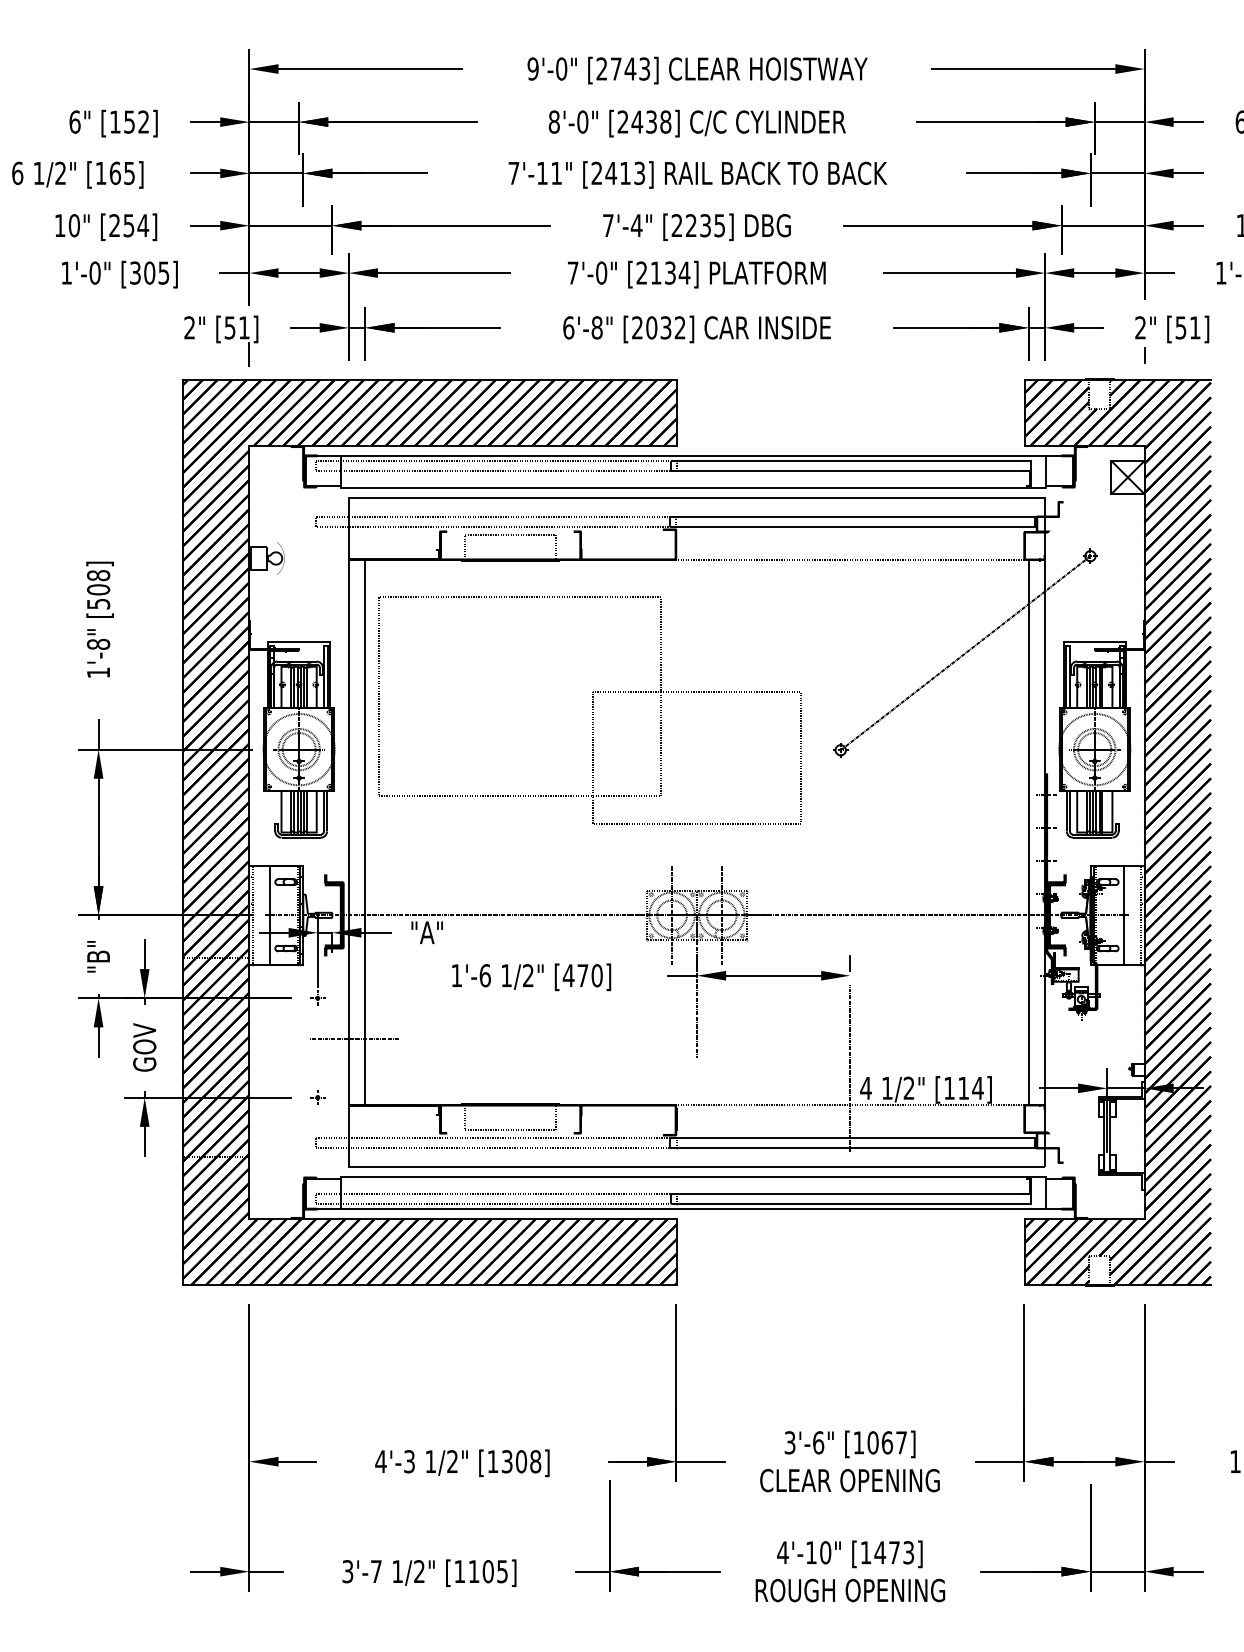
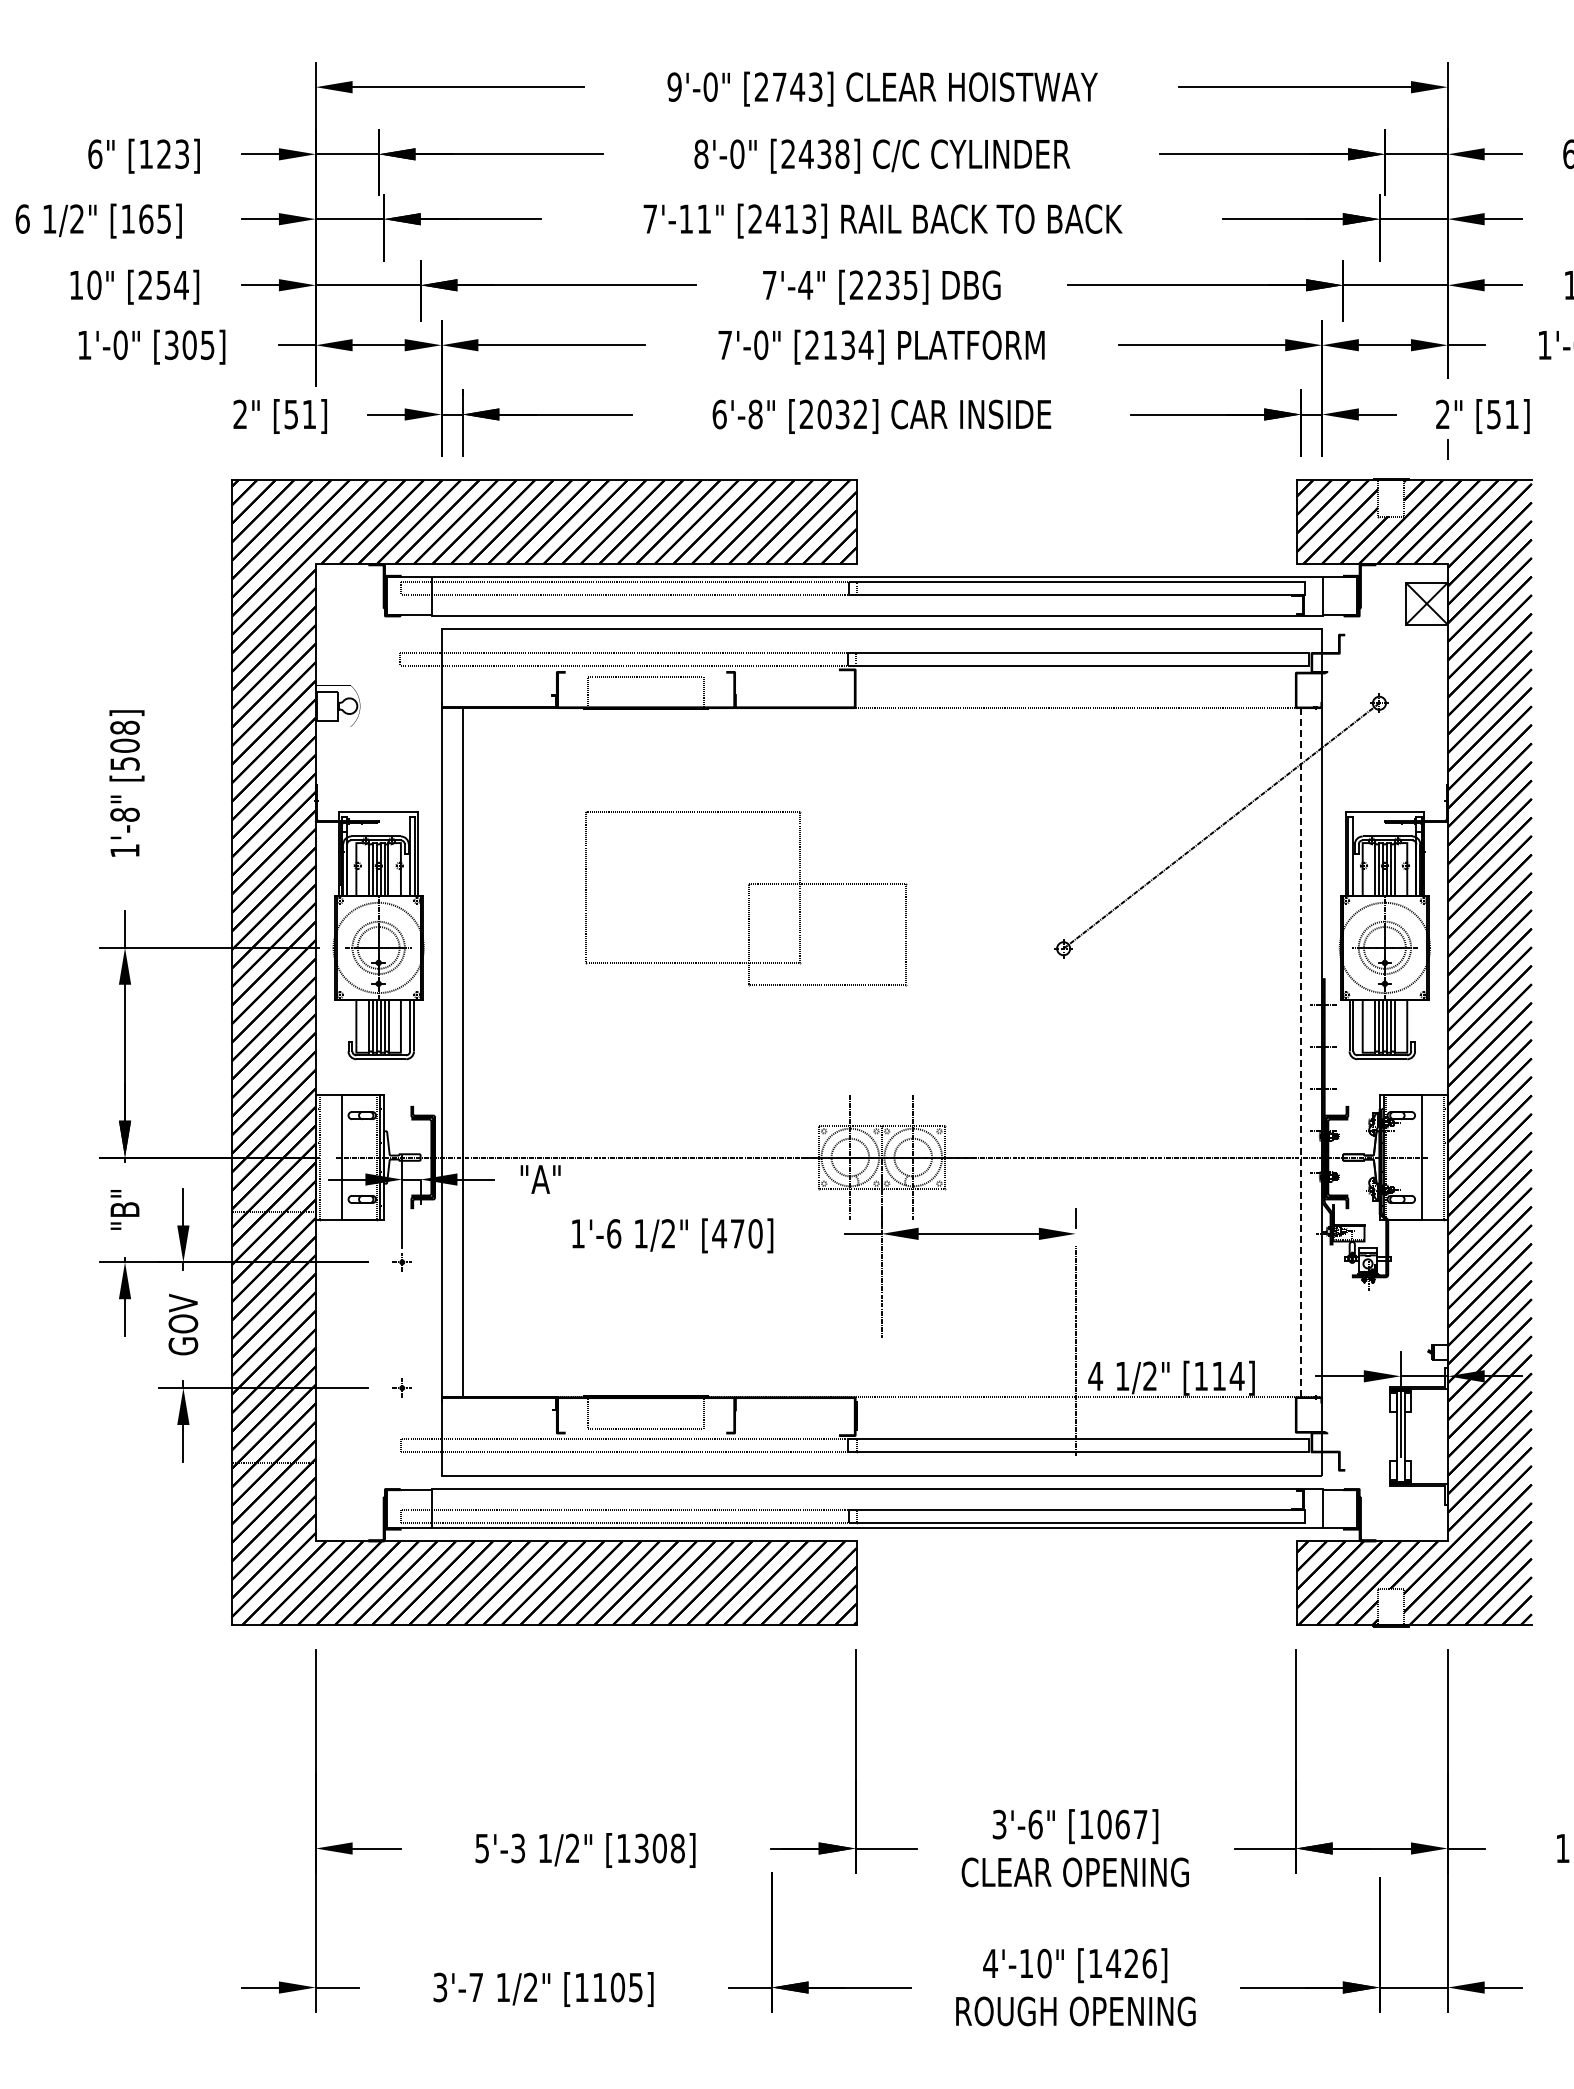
text: (136, 122) -> (172, 154), [152] -> [123]
line: (249, 353) -> (315, 447), removed
part: (589, 709) -> (746, 897), size x0.6
line: (1028, 832) -> (1301, 1052), solid -> dashed
line: (354, 1038) -> (448, 1313), removed
text: (380, 1461) -> (481, 1848), 4'-3 -> 5'-3
text: (901, 1552) -> (1140, 1963), [1473] -> [1426]

